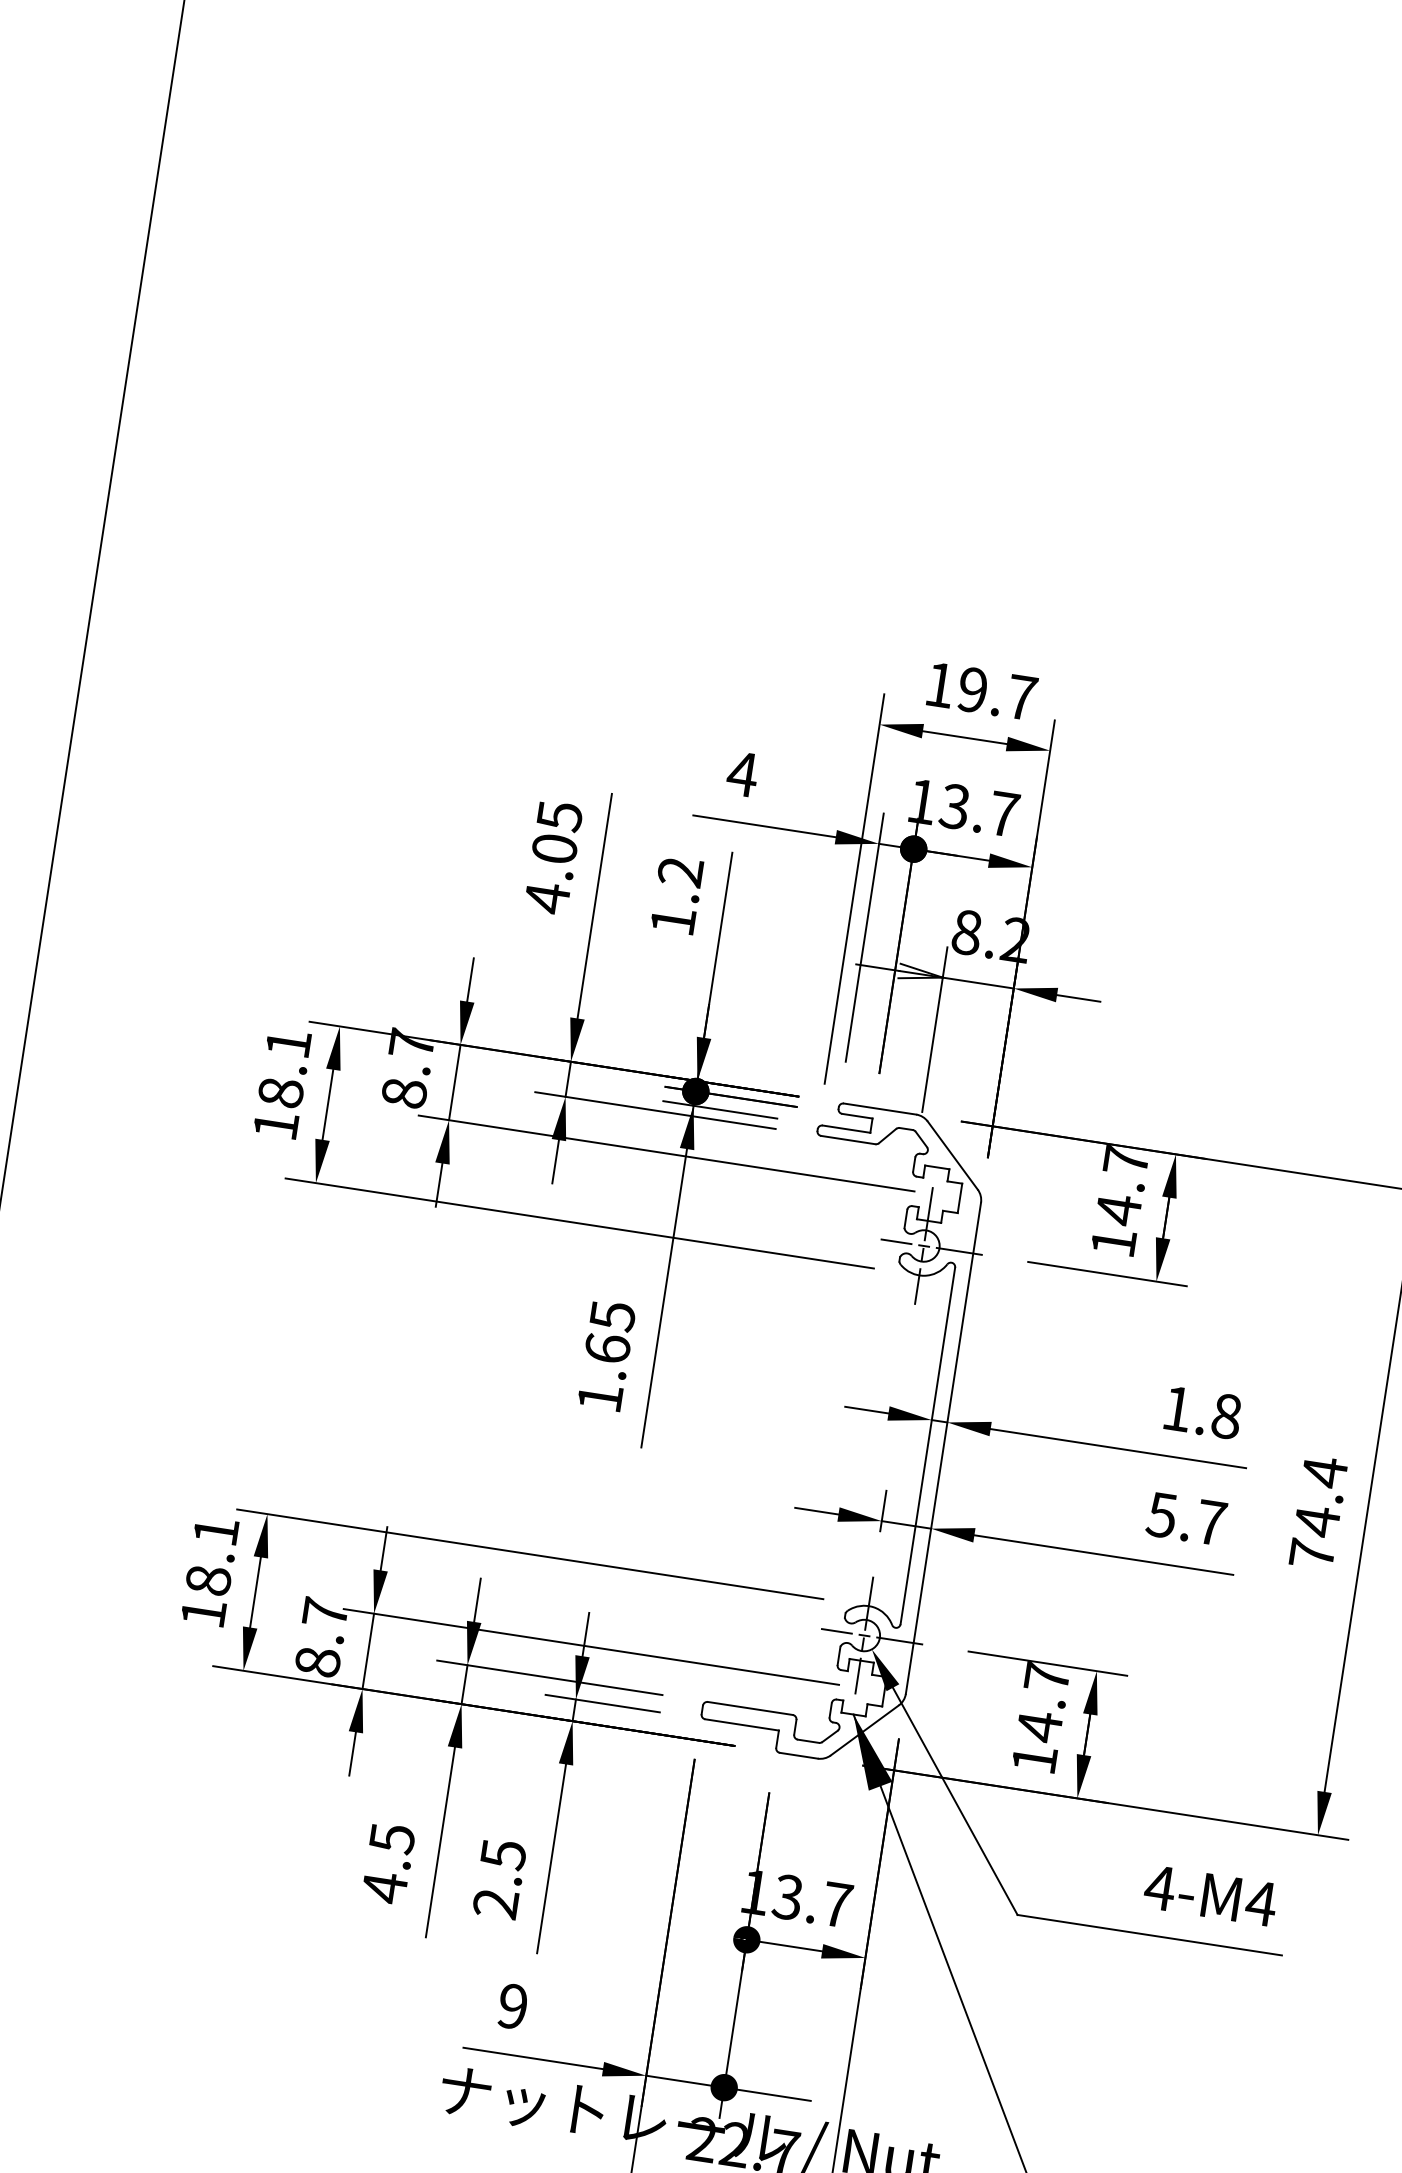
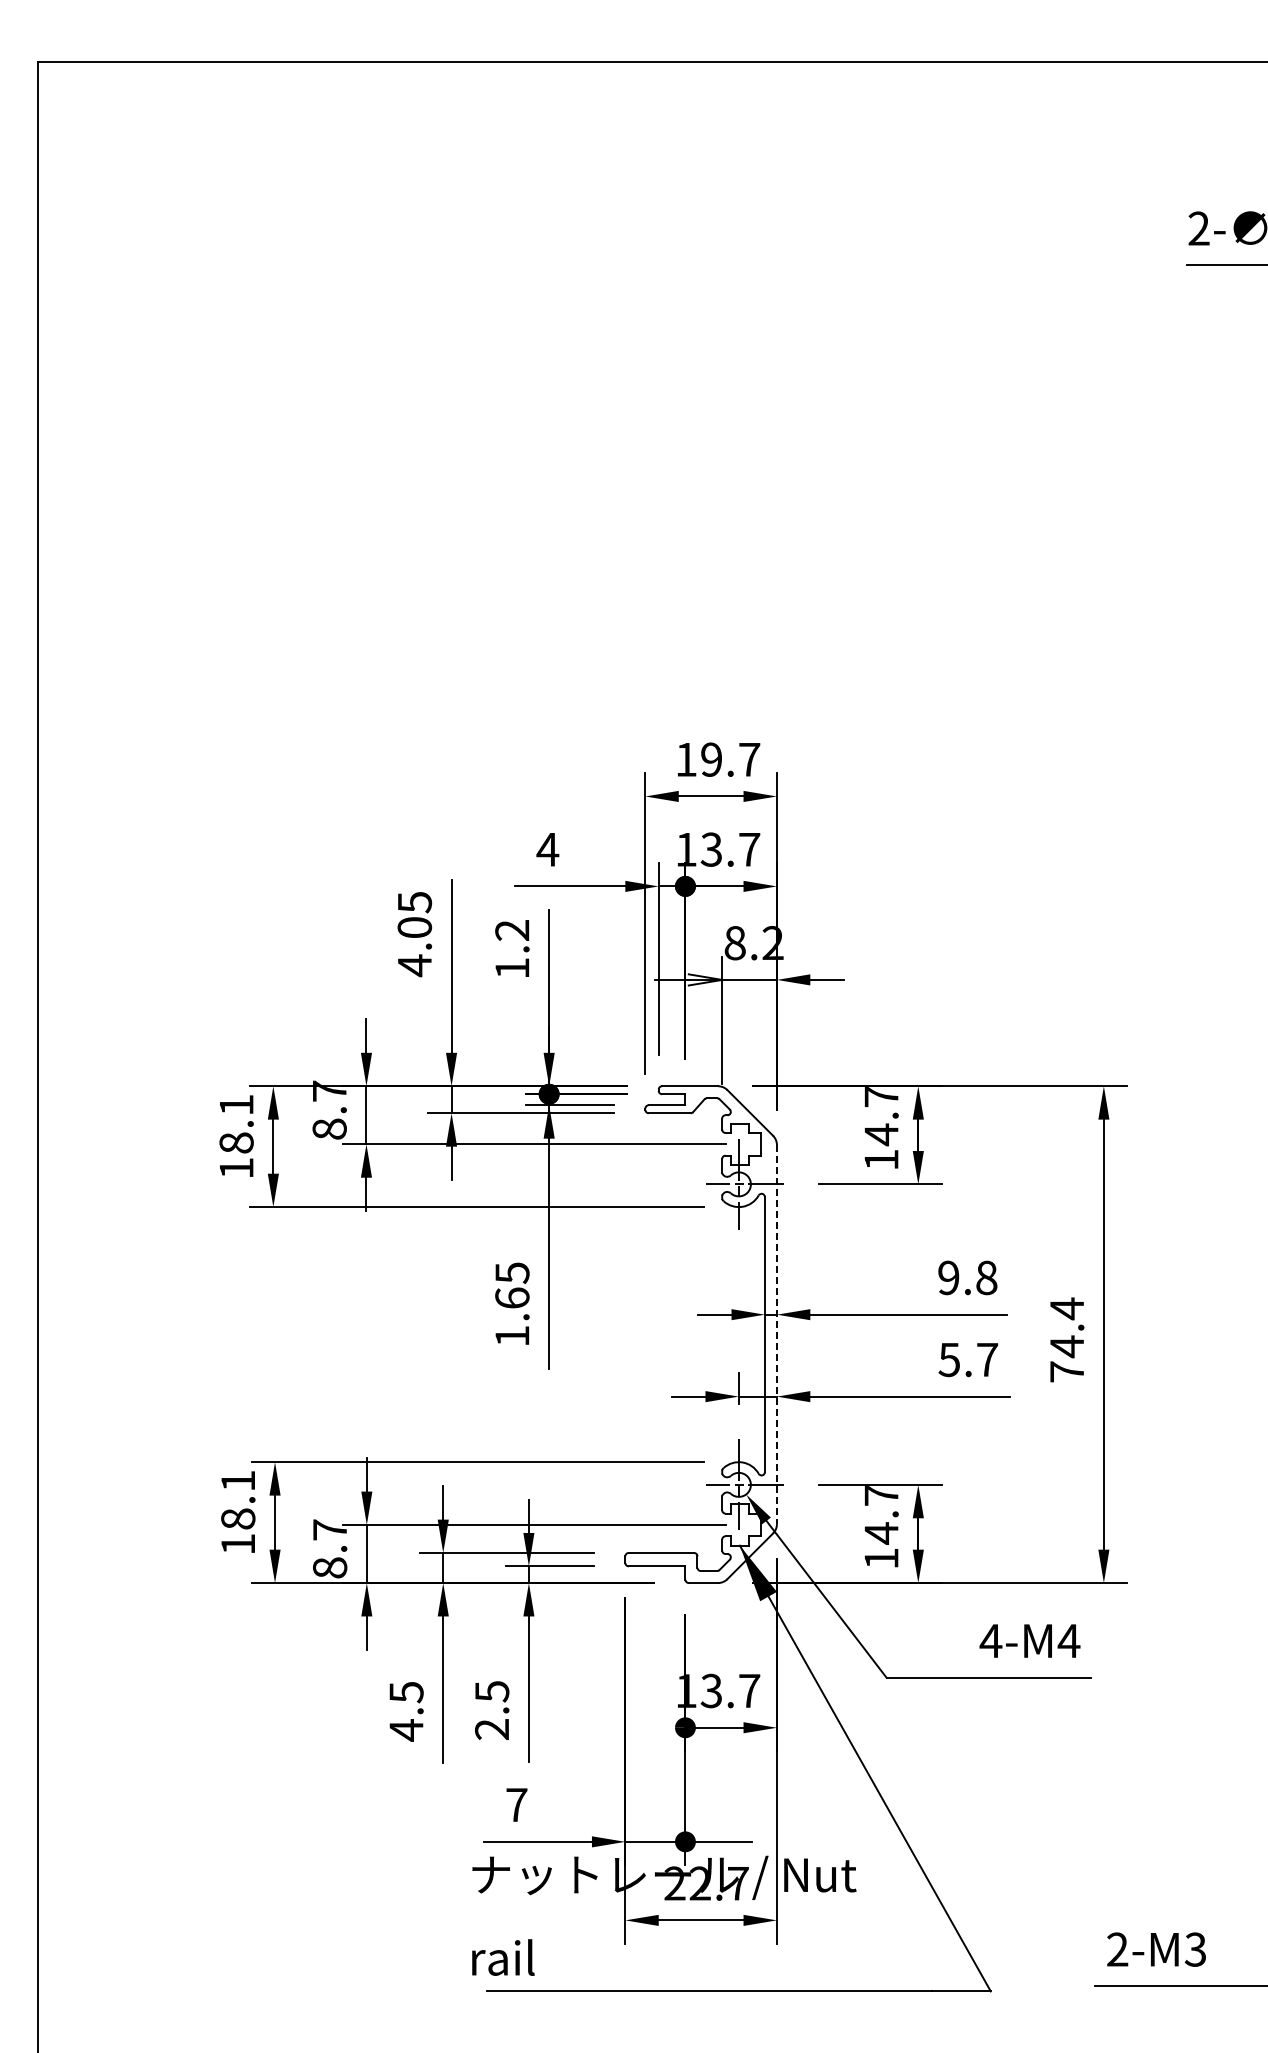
text: (1177, 1408) -> (948, 1277), 1.8 -> 9.8
line: (942, 1449) -> (776, 1335), solid -> dashed
text: (512, 2005) -> (516, 1804), 9 -> 7

